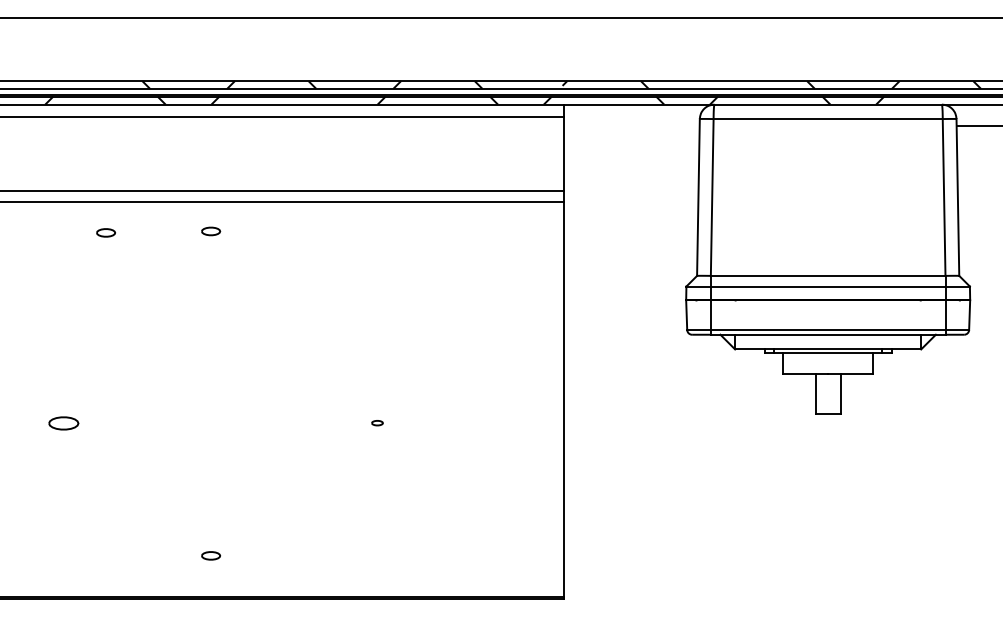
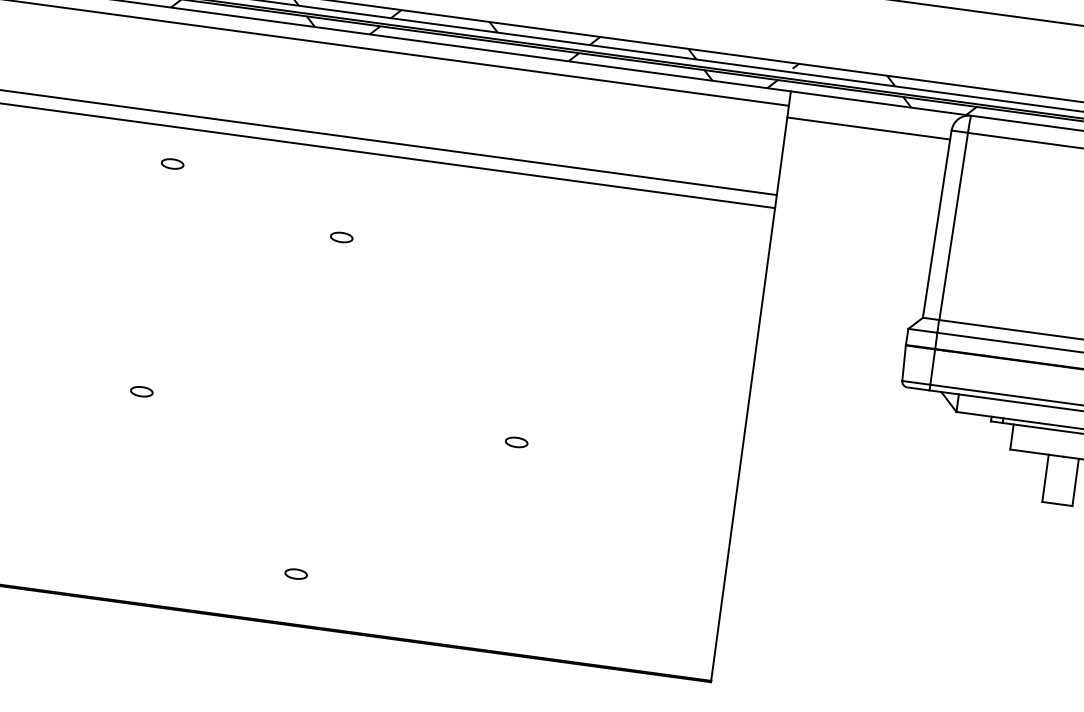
line: (631, 126) -> (868, 128), added
part: (211, 231) -> (342, 237), moved
part: (105, 232) -> (171, 163), moved
part: (64, 422) -> (142, 390), size x0.62
part: (377, 422) -> (516, 441), size x1.67

